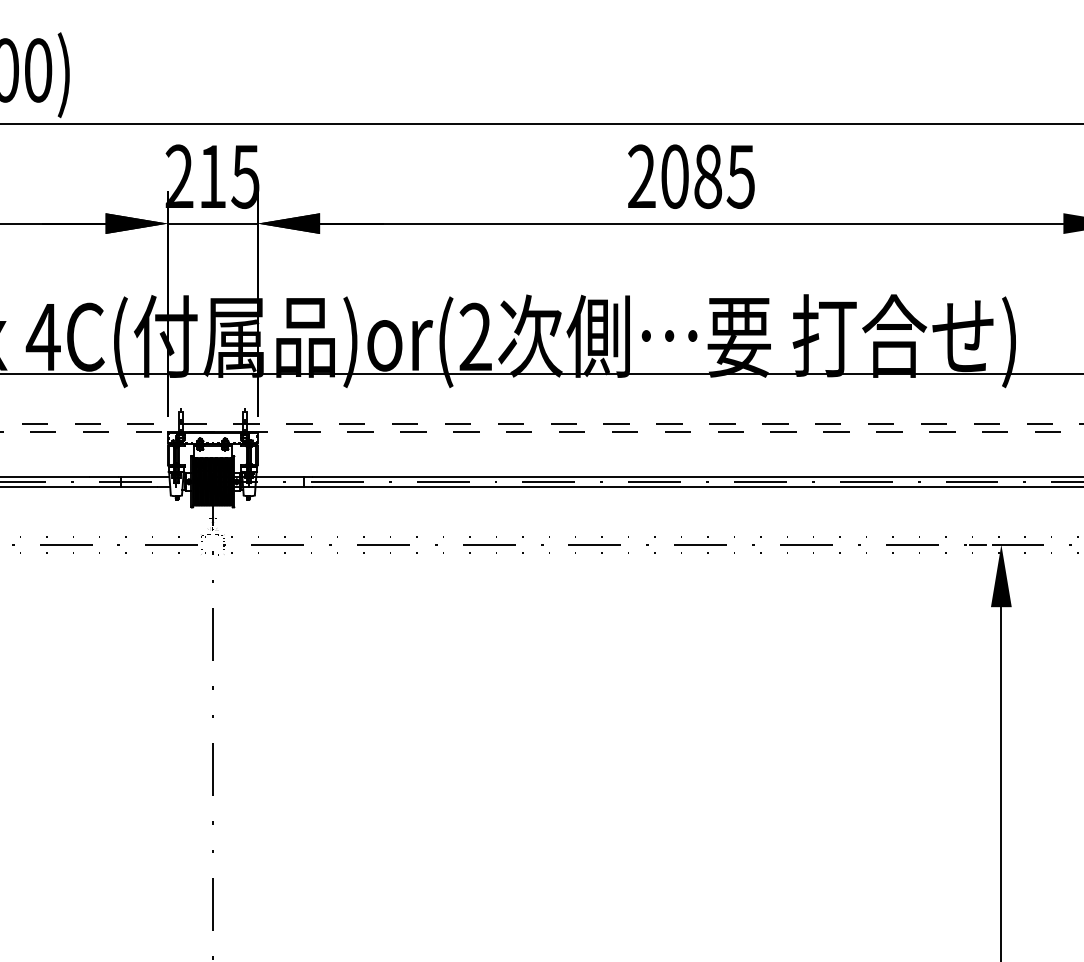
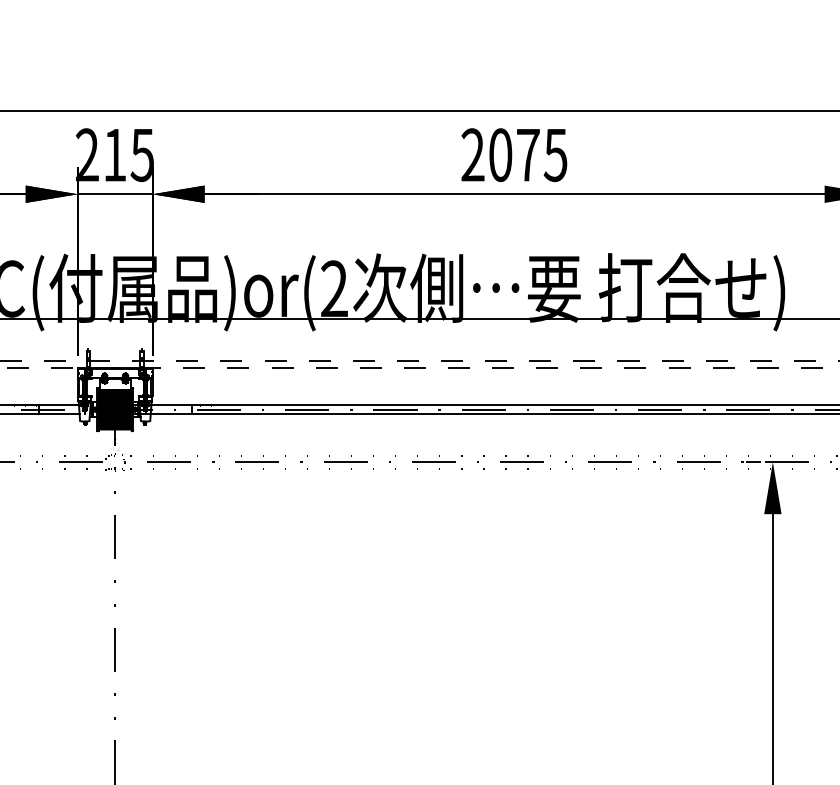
text: (708, 176) -> (528, 154), 2085 -> 2075

